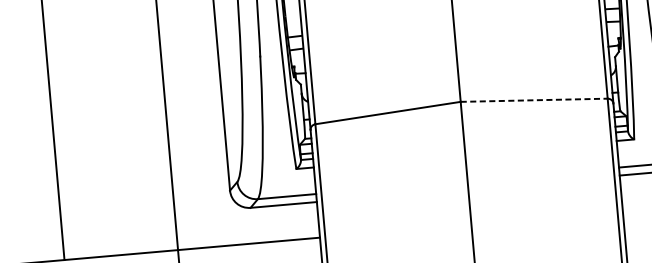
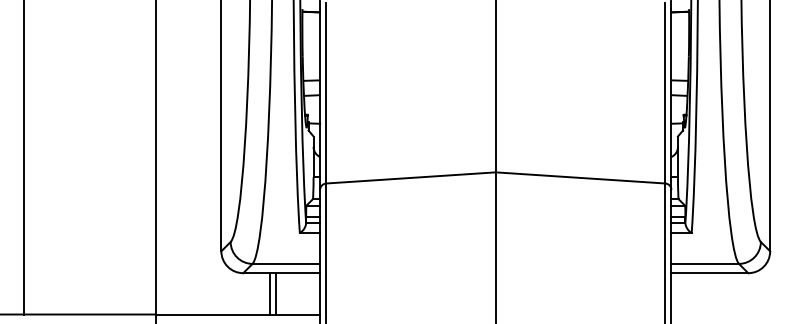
line: (534, 99) -> (580, 177), dashed -> solid
line: (280, 222) -> (276, 293), added
line: (274, 223) -> (269, 293), added

